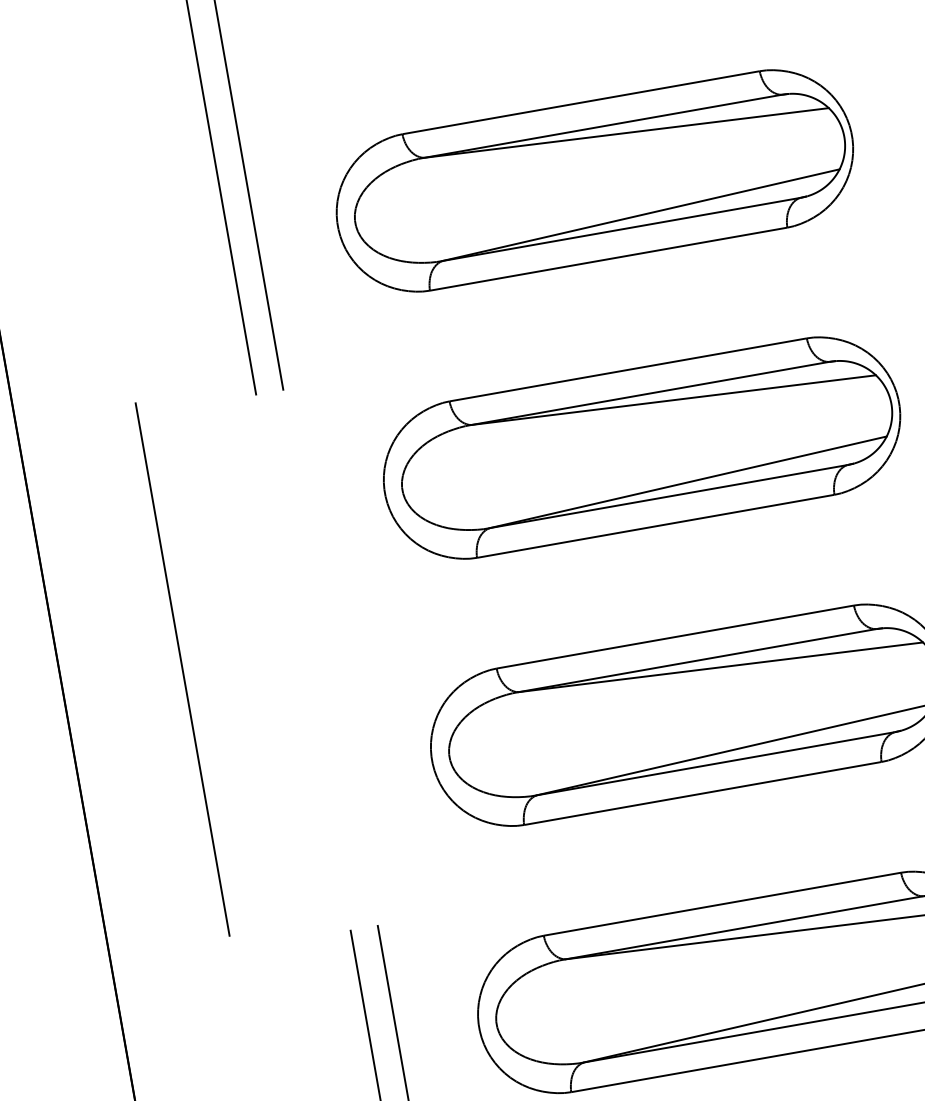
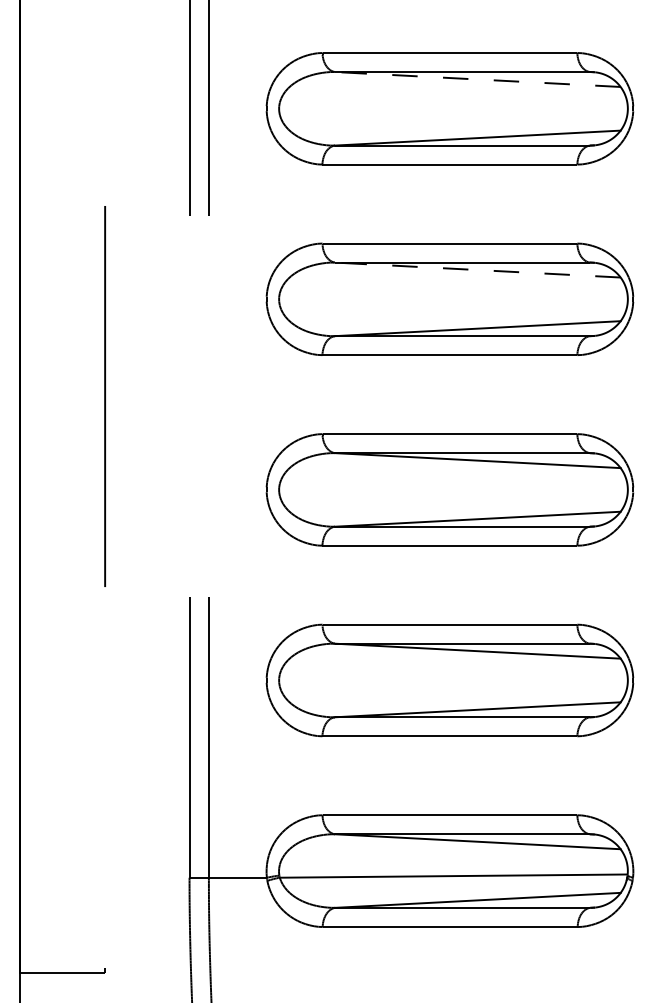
line: (626, 133) -> (477, 79), solid -> dashed
line: (673, 400) -> (477, 270), solid -> dashed

